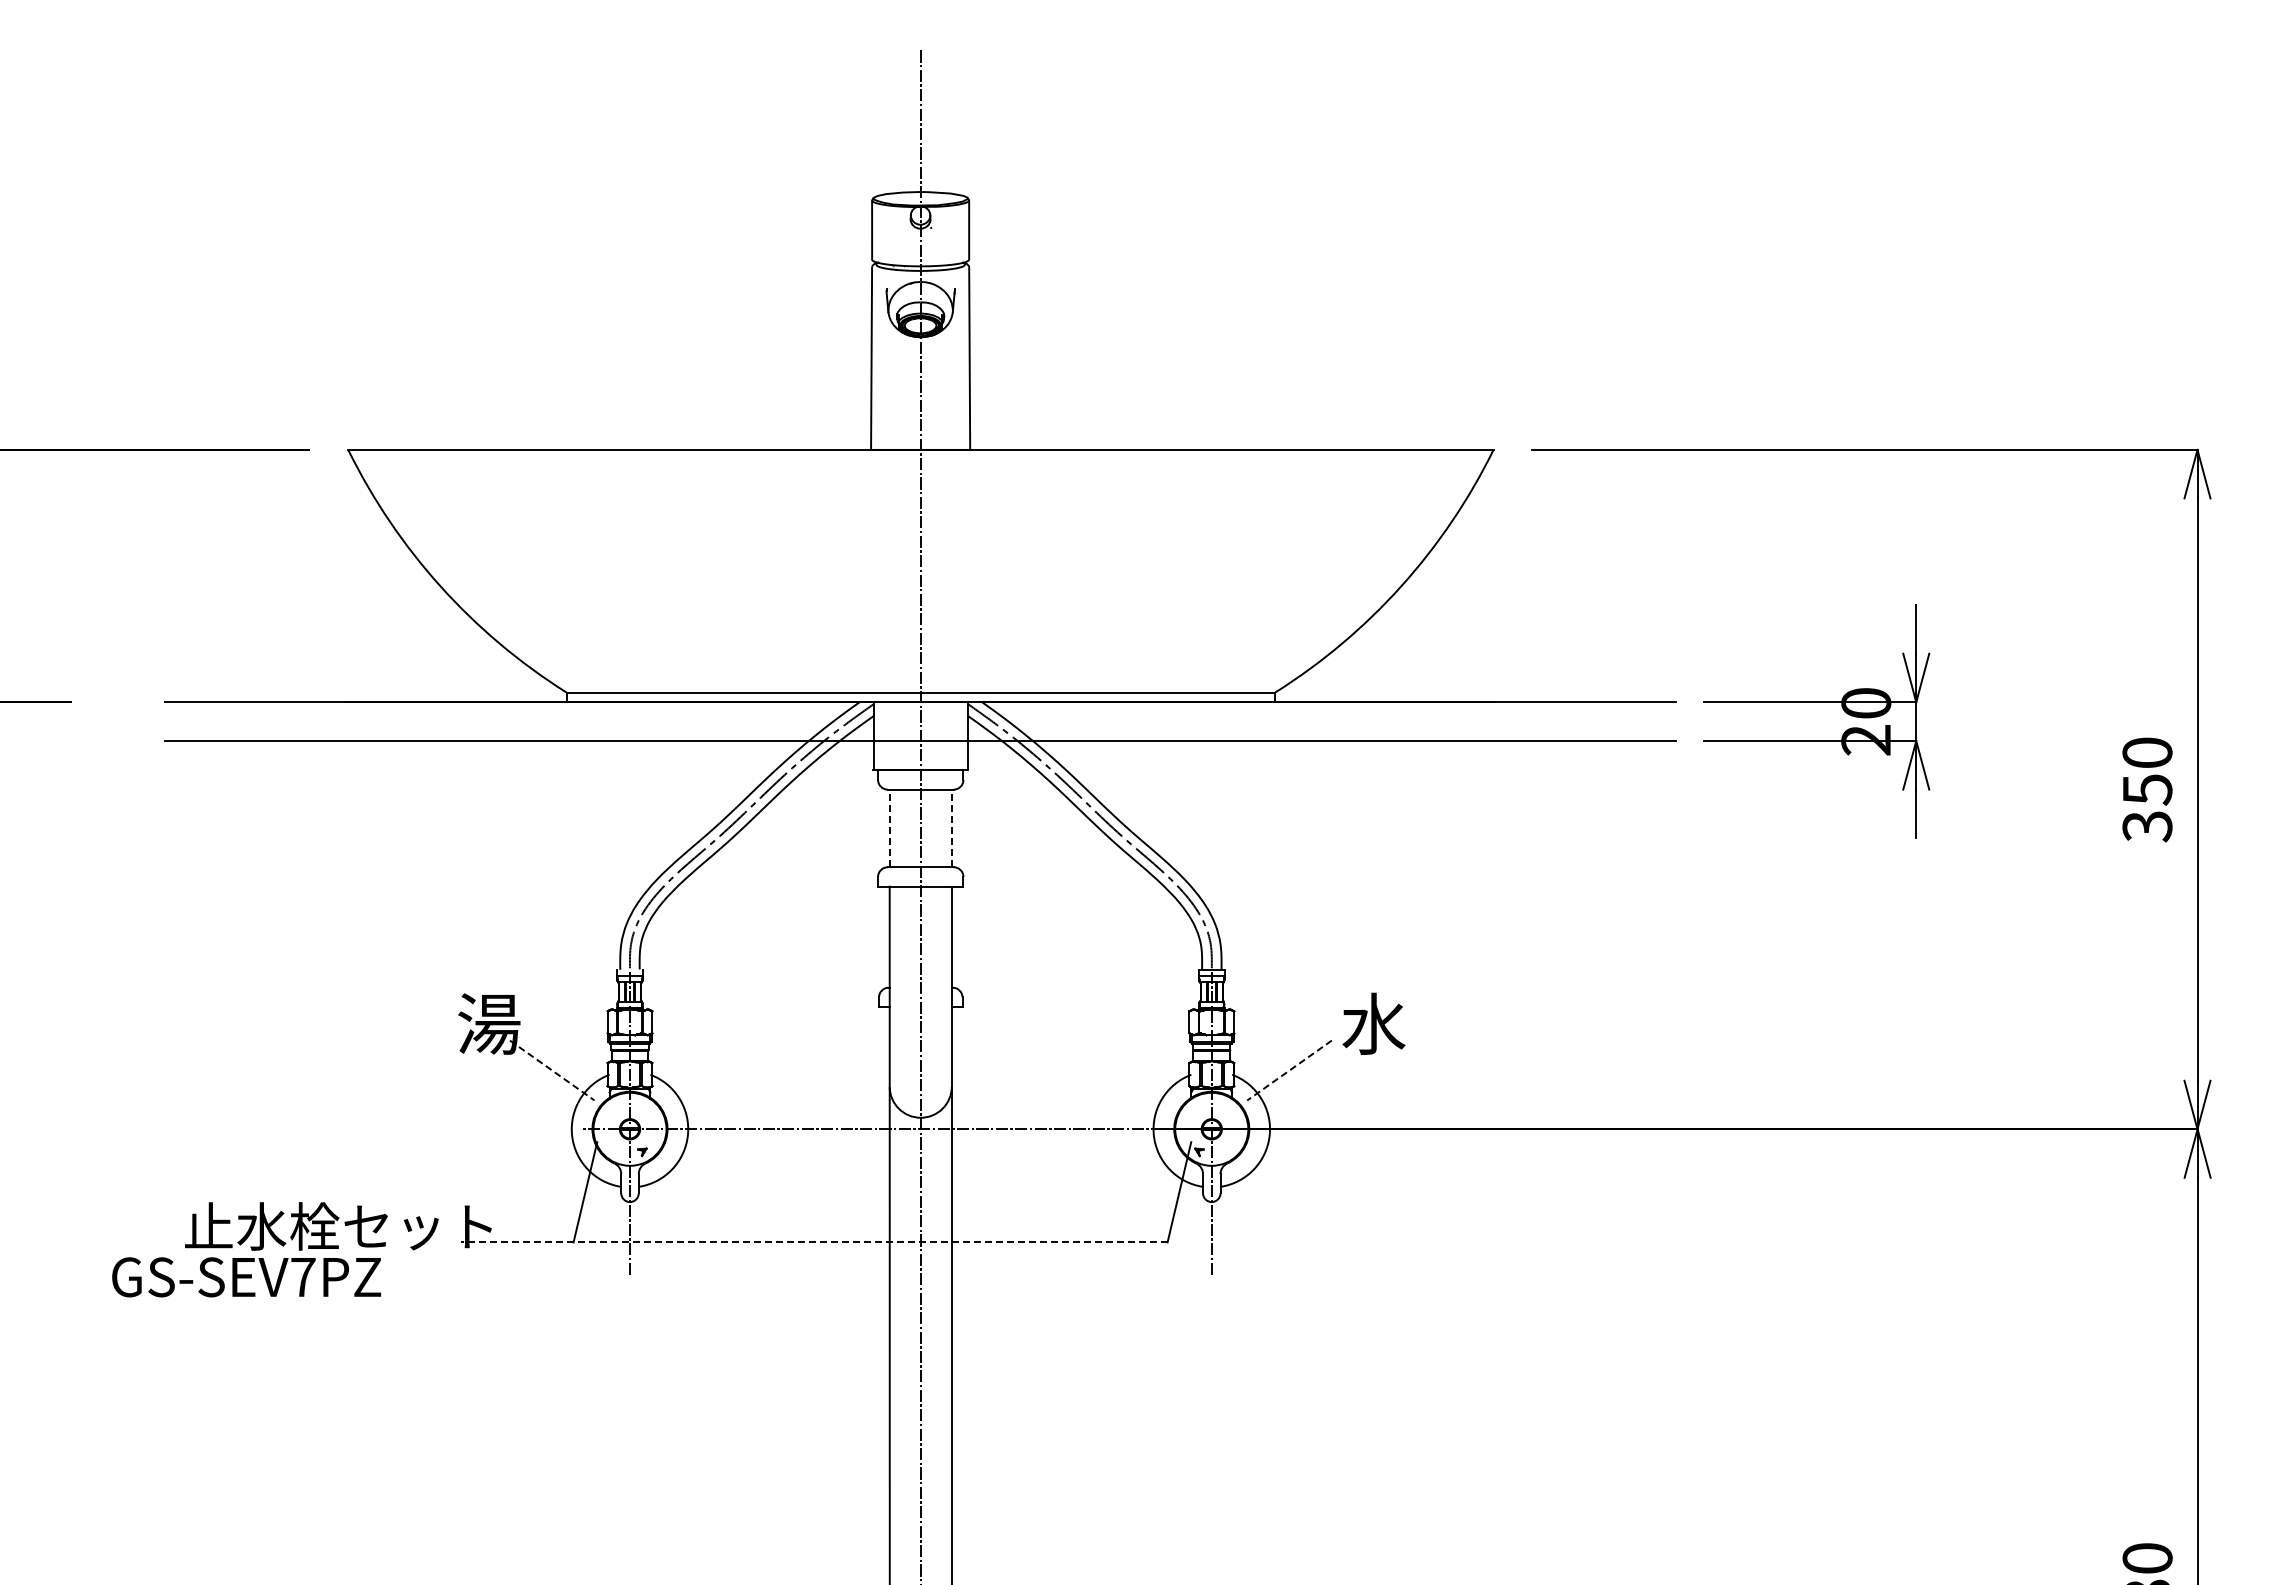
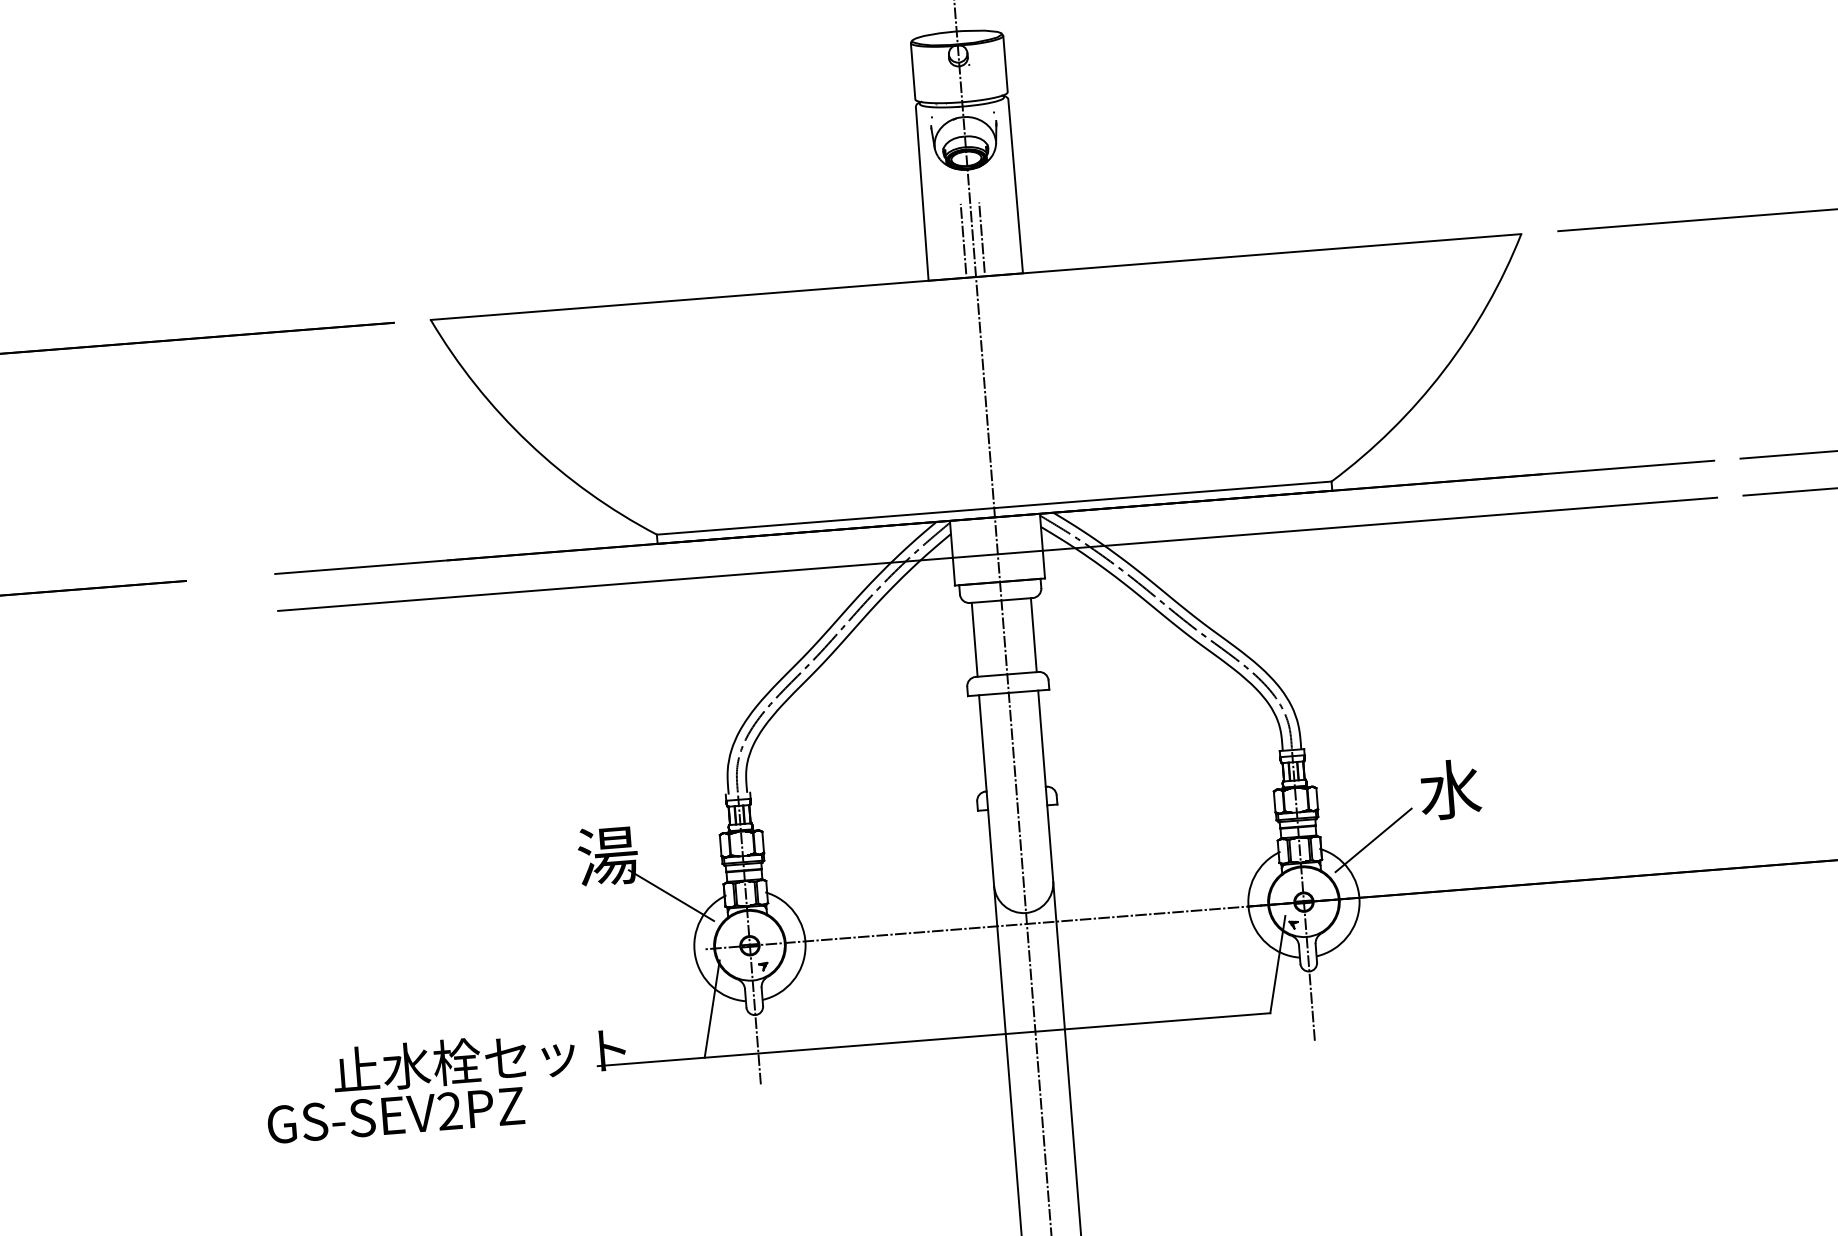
line: (910, 409) -> (963, 239), added
line: (930, 409) -> (982, 237), added
line: (889, 828) -> (974, 639), dashed -> solid
line: (951, 828) -> (1033, 635), dashed -> solid
line: (552, 1070) -> (671, 895), dashed -> solid
line: (1289, 1070) -> (1373, 840), dashed -> solid
line: (813, 1242) -> (933, 1039), dashed -> solid
text: (303, 1276) -> (450, 1110), GS-SEV7PZ -> GS-SEV2PZ

